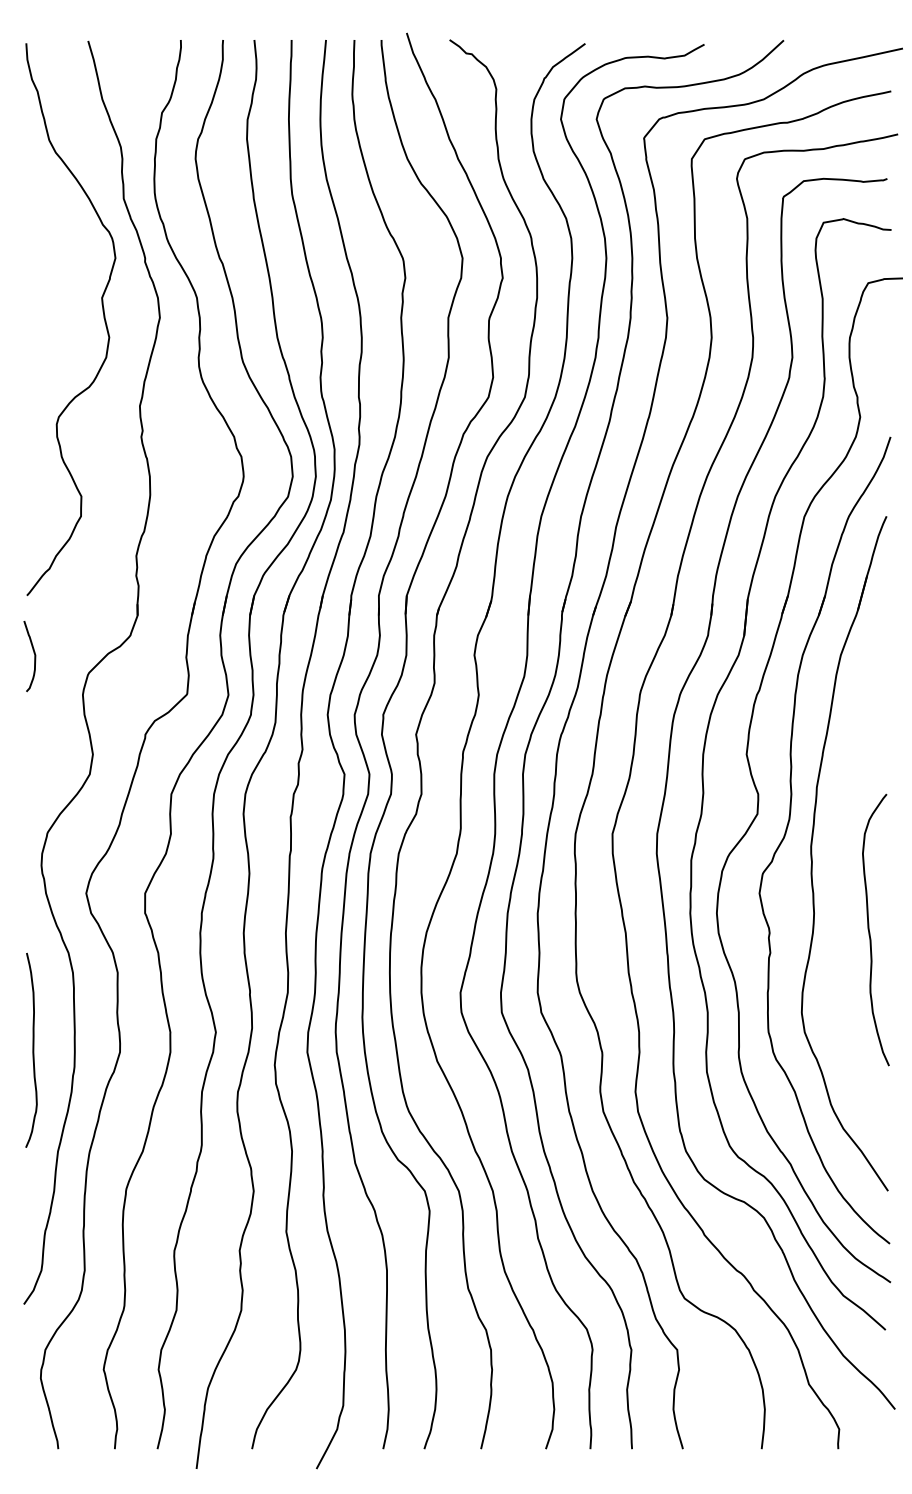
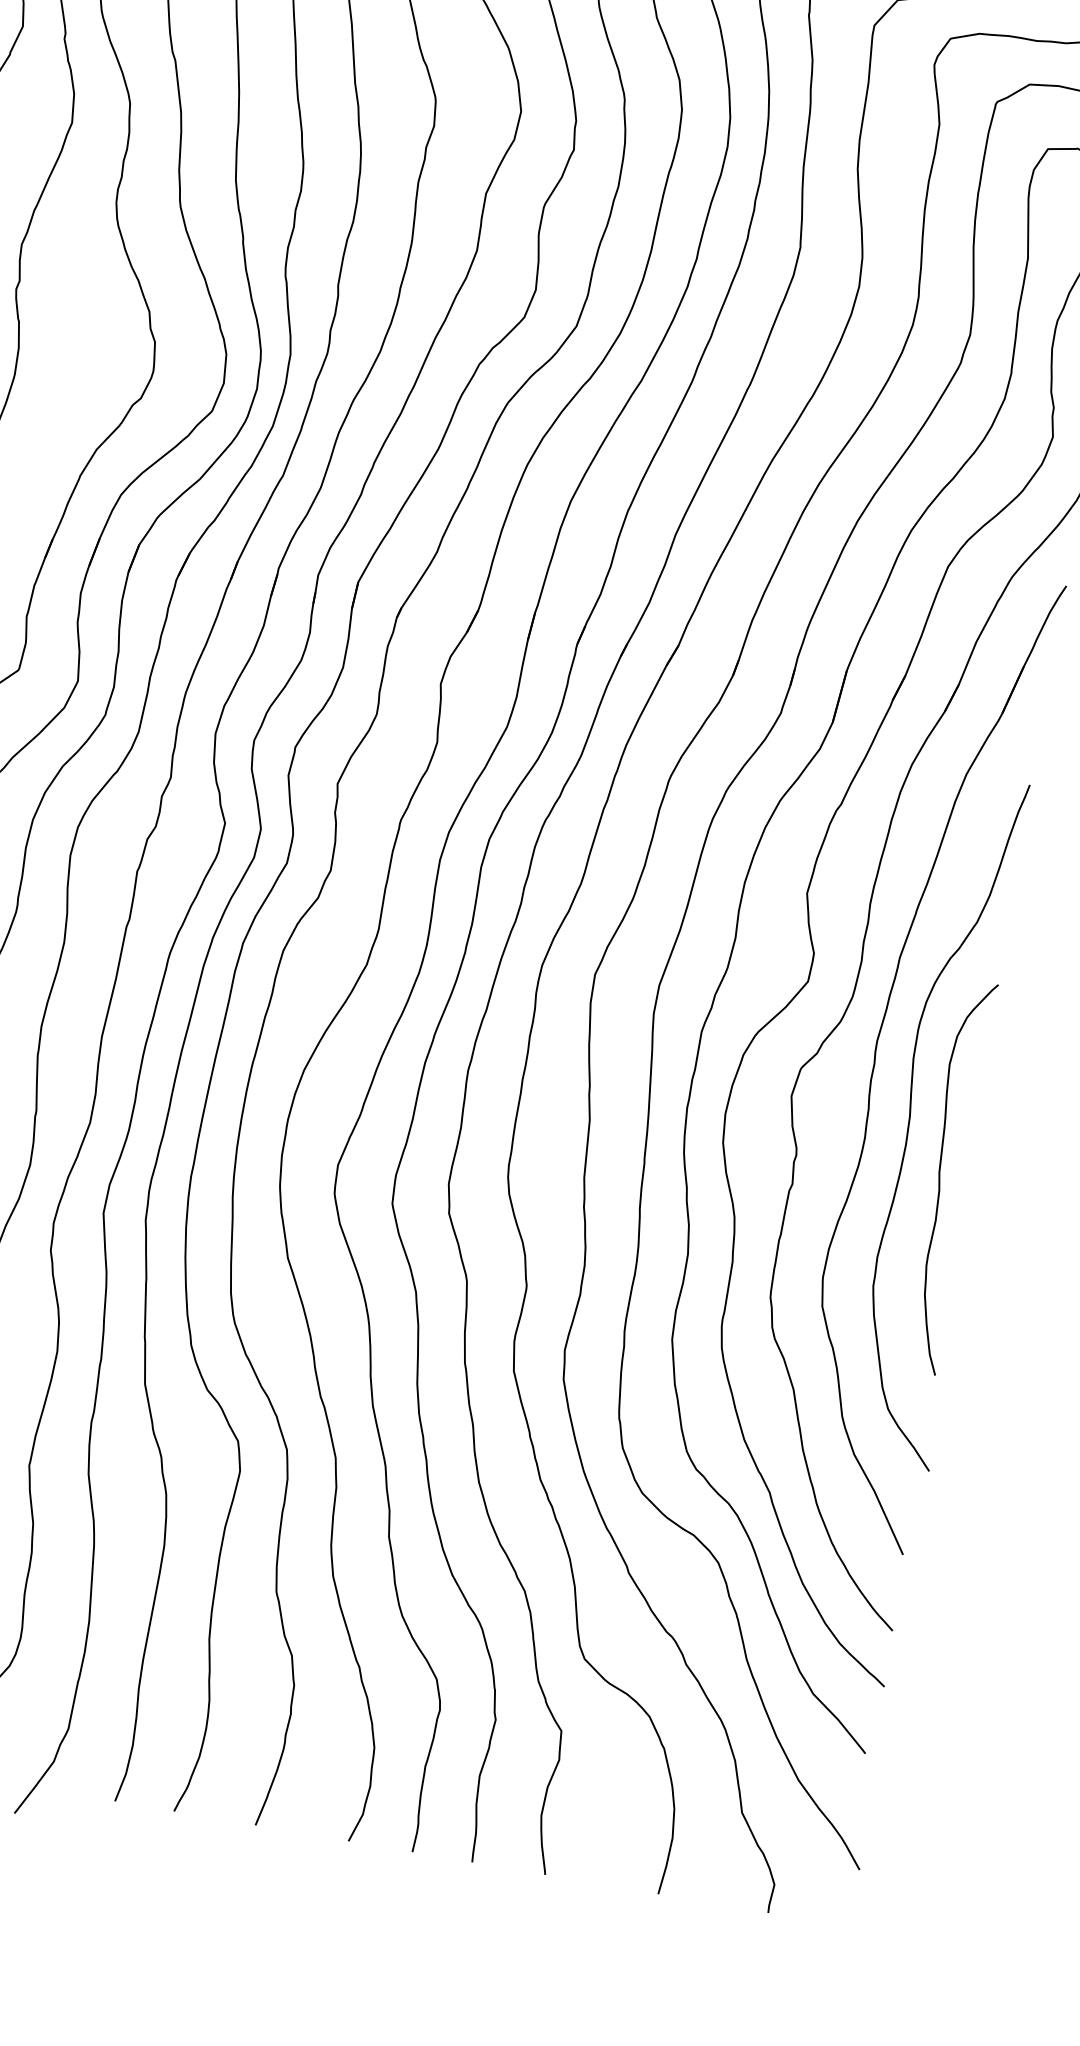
curve: (843, 896) -> (911, 1121), added

